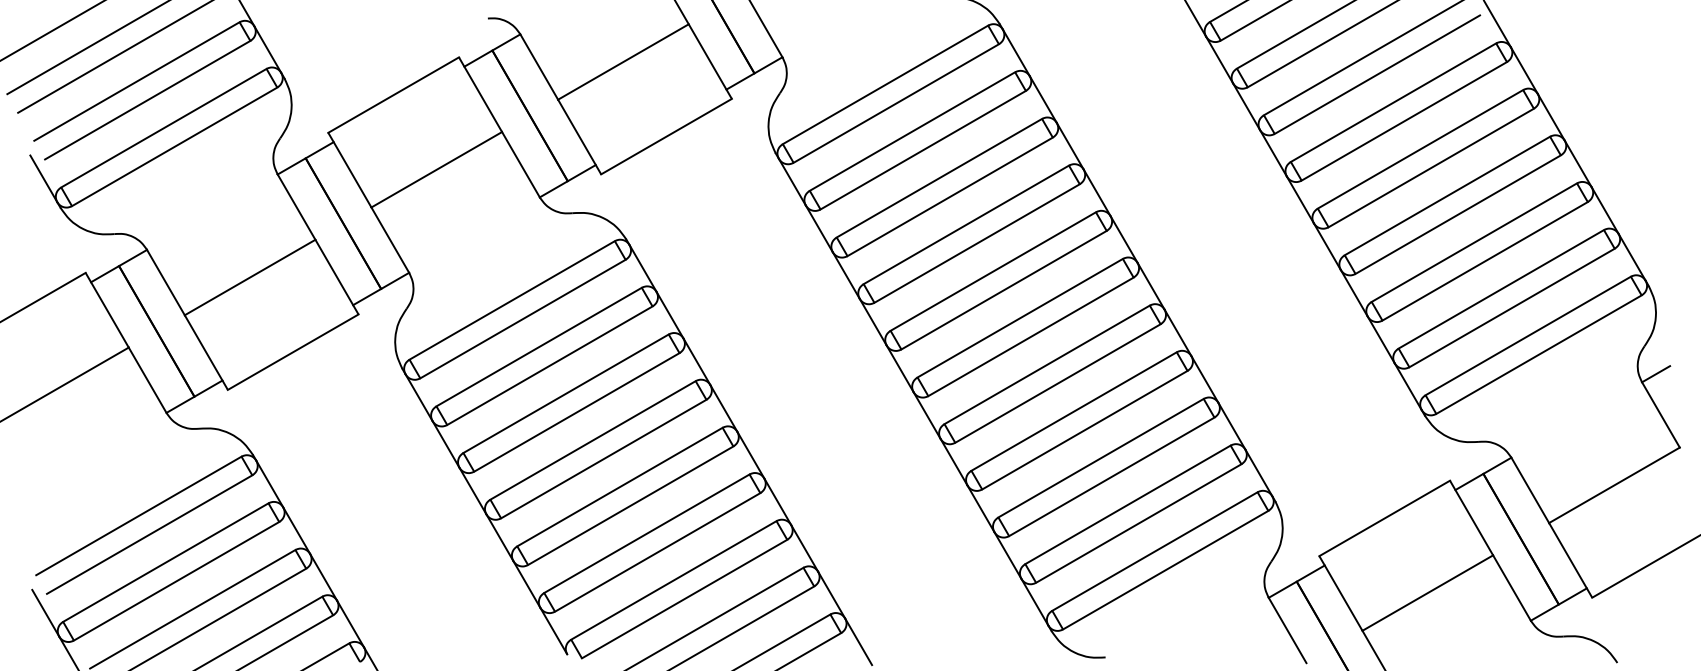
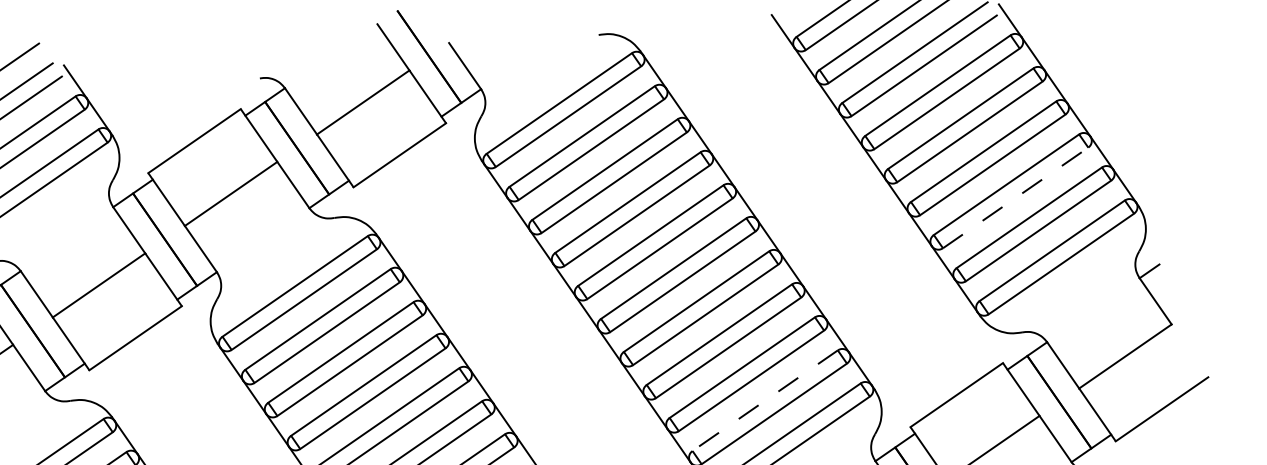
line: (1485, 261) -> (1015, 198), solid -> dashed
line: (1128, 504) -> (765, 400), solid -> dashed

